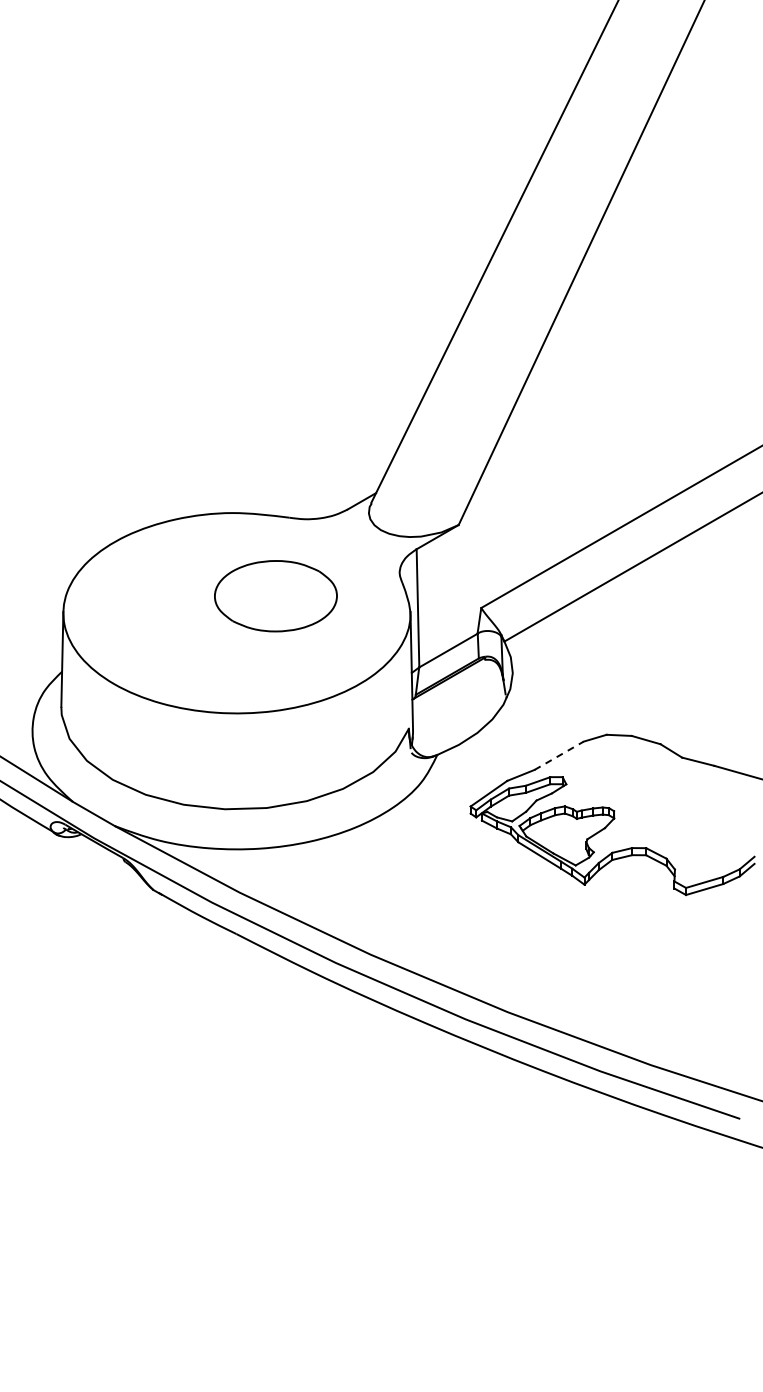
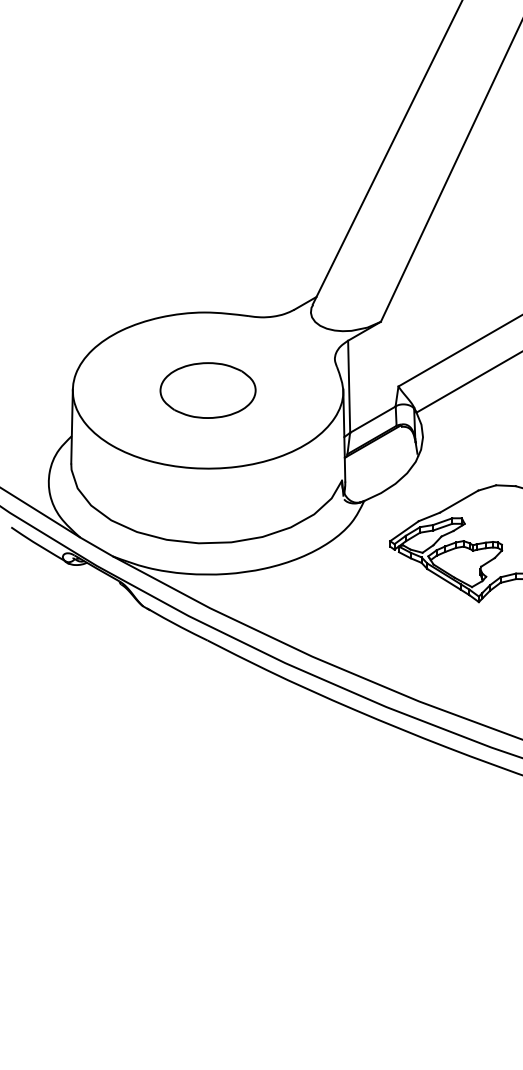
part: (275, 596) -> (207, 390), moved
line: (559, 755) -> (459, 501), dashed -> solid

